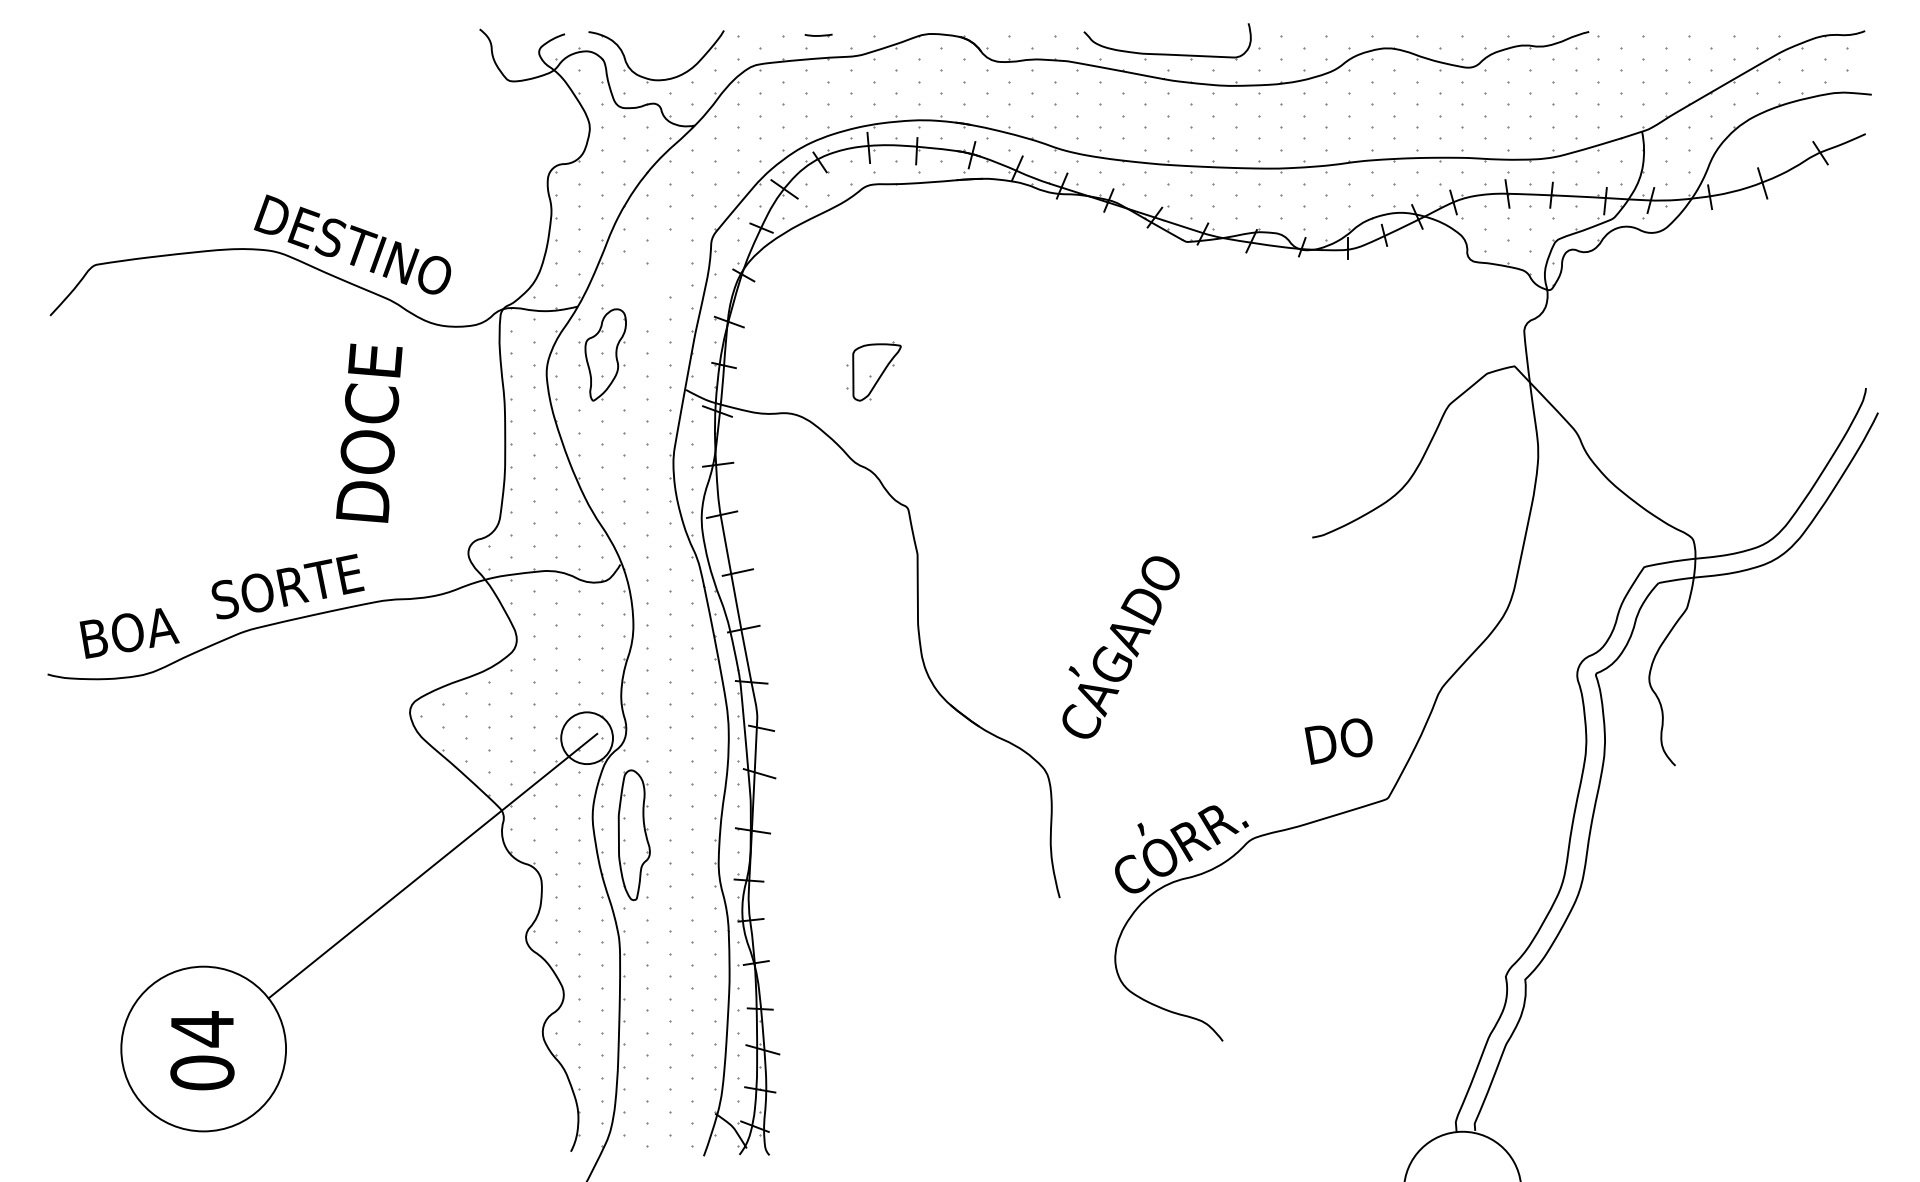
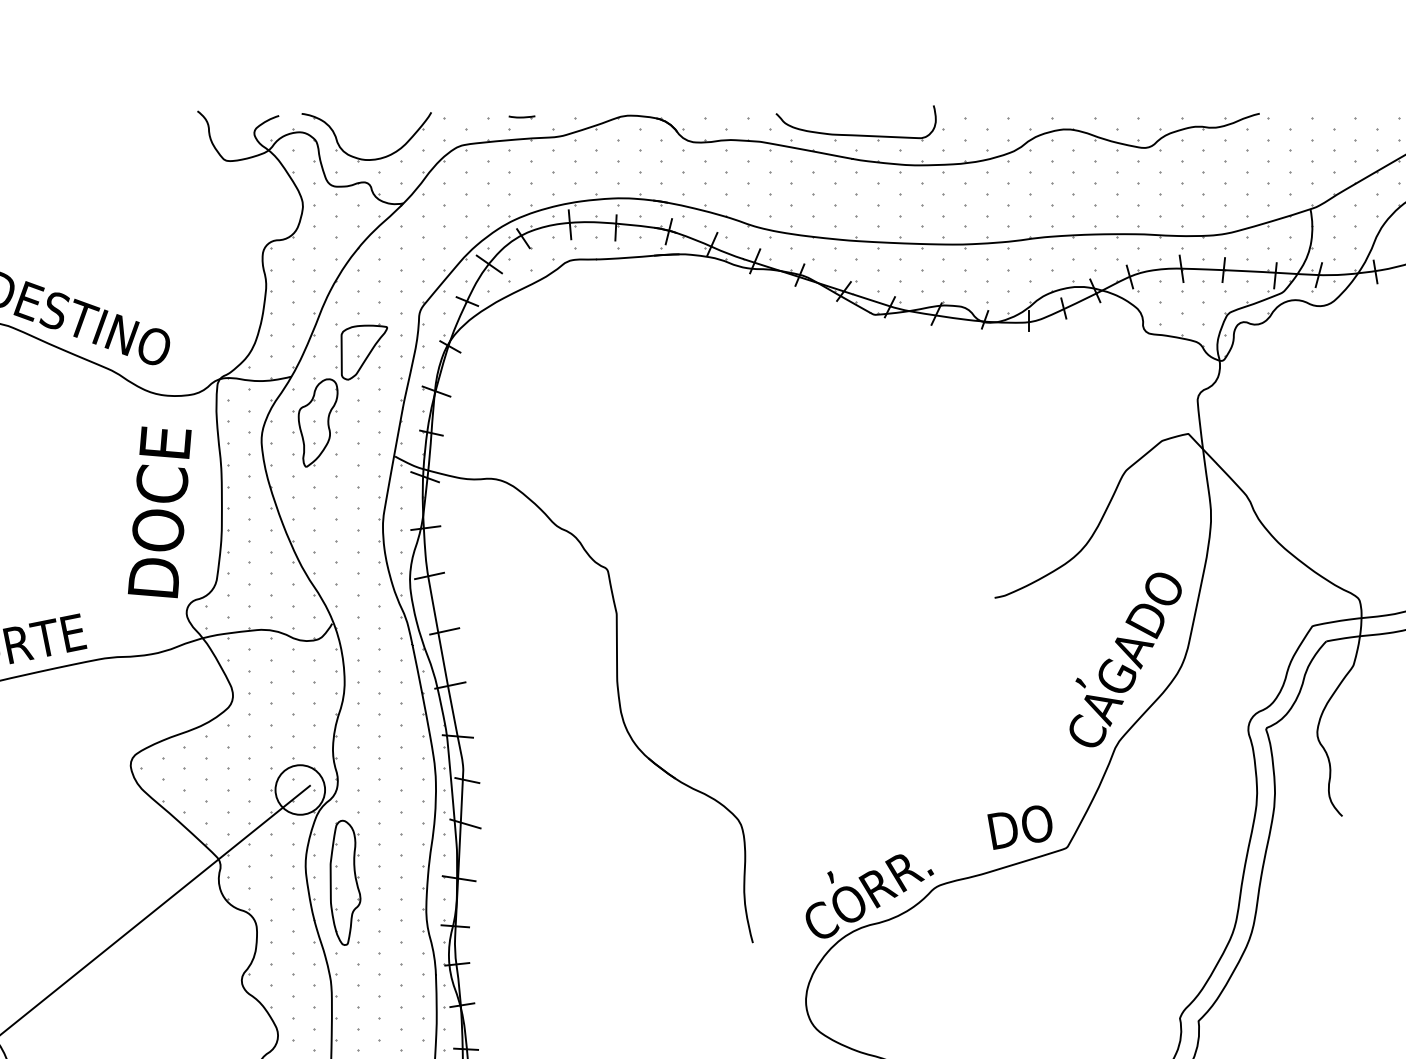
part: (873, 371) -> (361, 351), moved
text: (369, 432) -> (159, 511), moved
text: (1120, 647) -> (1125, 660), moved
text: (1338, 741) -> (1019, 827), moved

